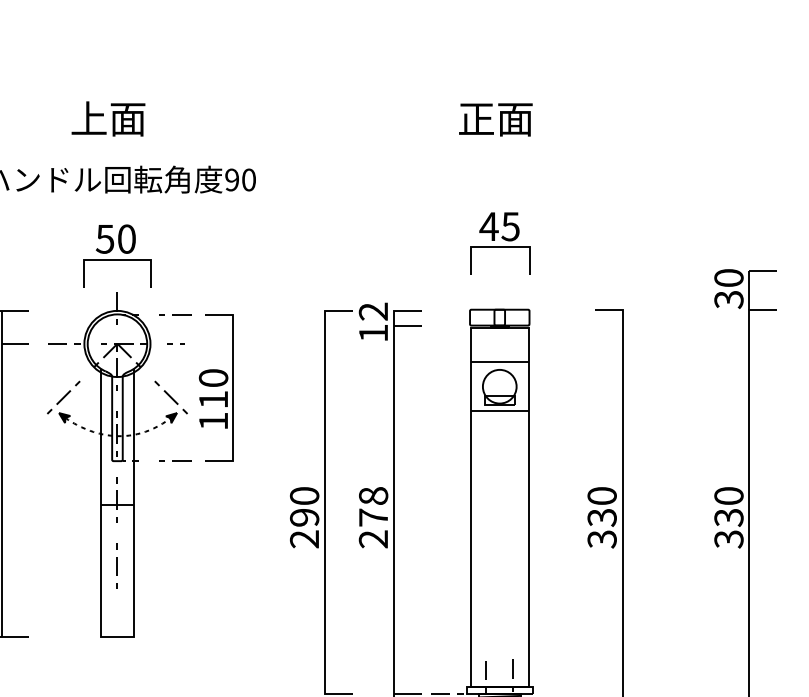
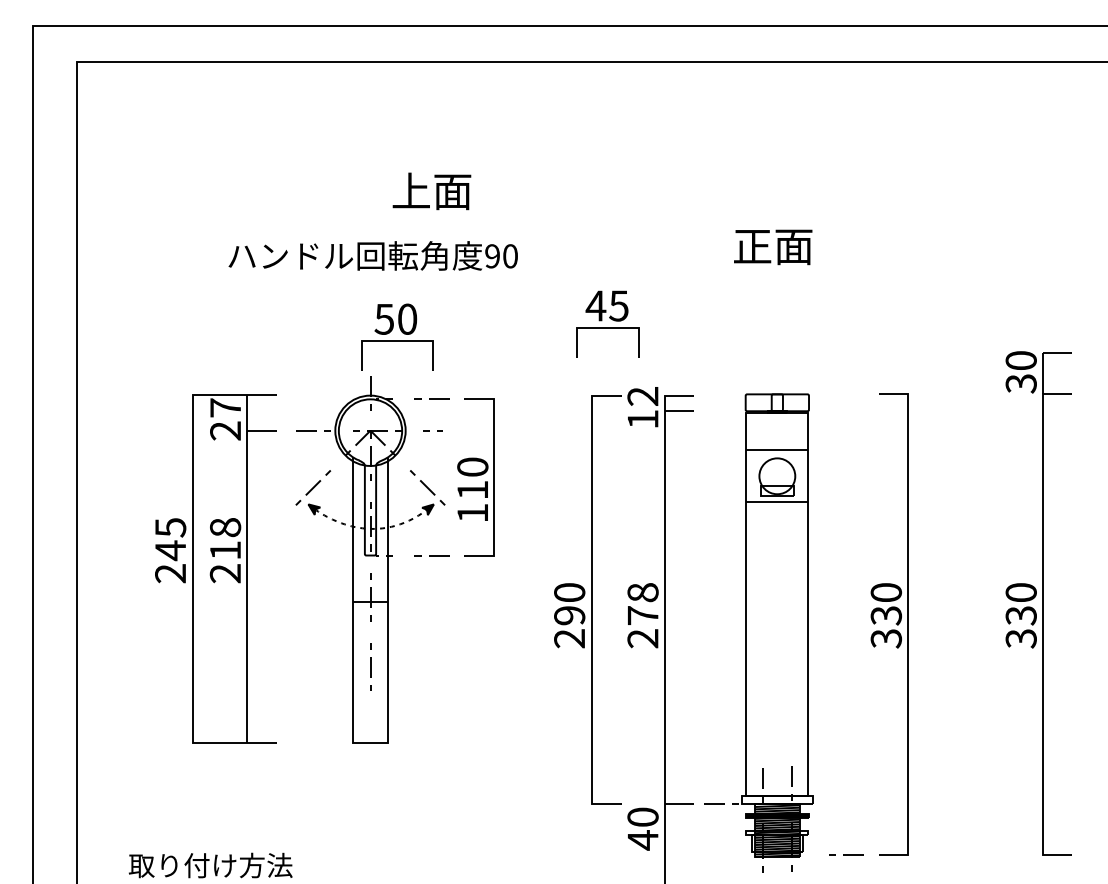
text: (108, 119) -> (431, 191), moved
text: (496, 120) -> (773, 247), moved
part: (499, 243) -> (607, 323), moved
part: (117, 255) -> (397, 336), moved

